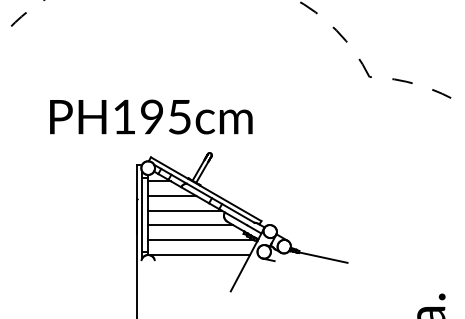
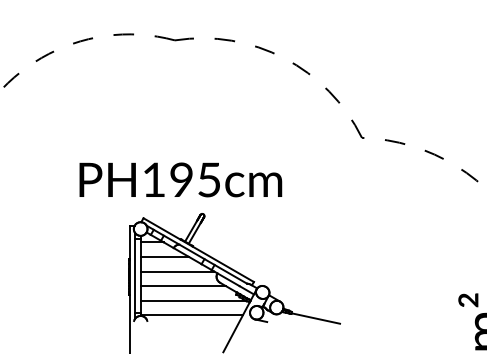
text: (150, 116) -> (180, 179), moved

